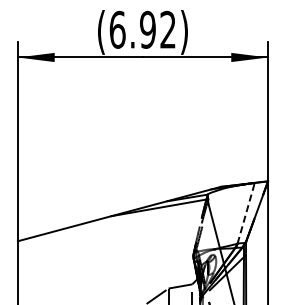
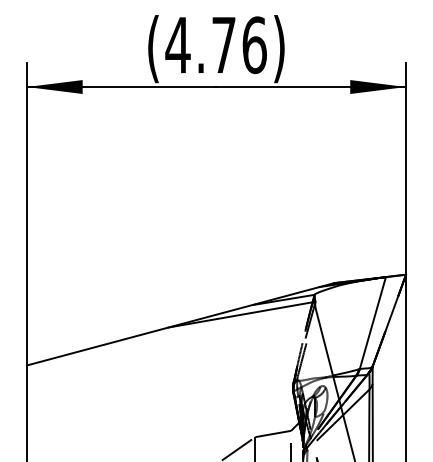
text: (142, 29) -> (215, 44), (6.92) -> (4.76)
line: (246, 213) -> (373, 323), dashed -> solid

